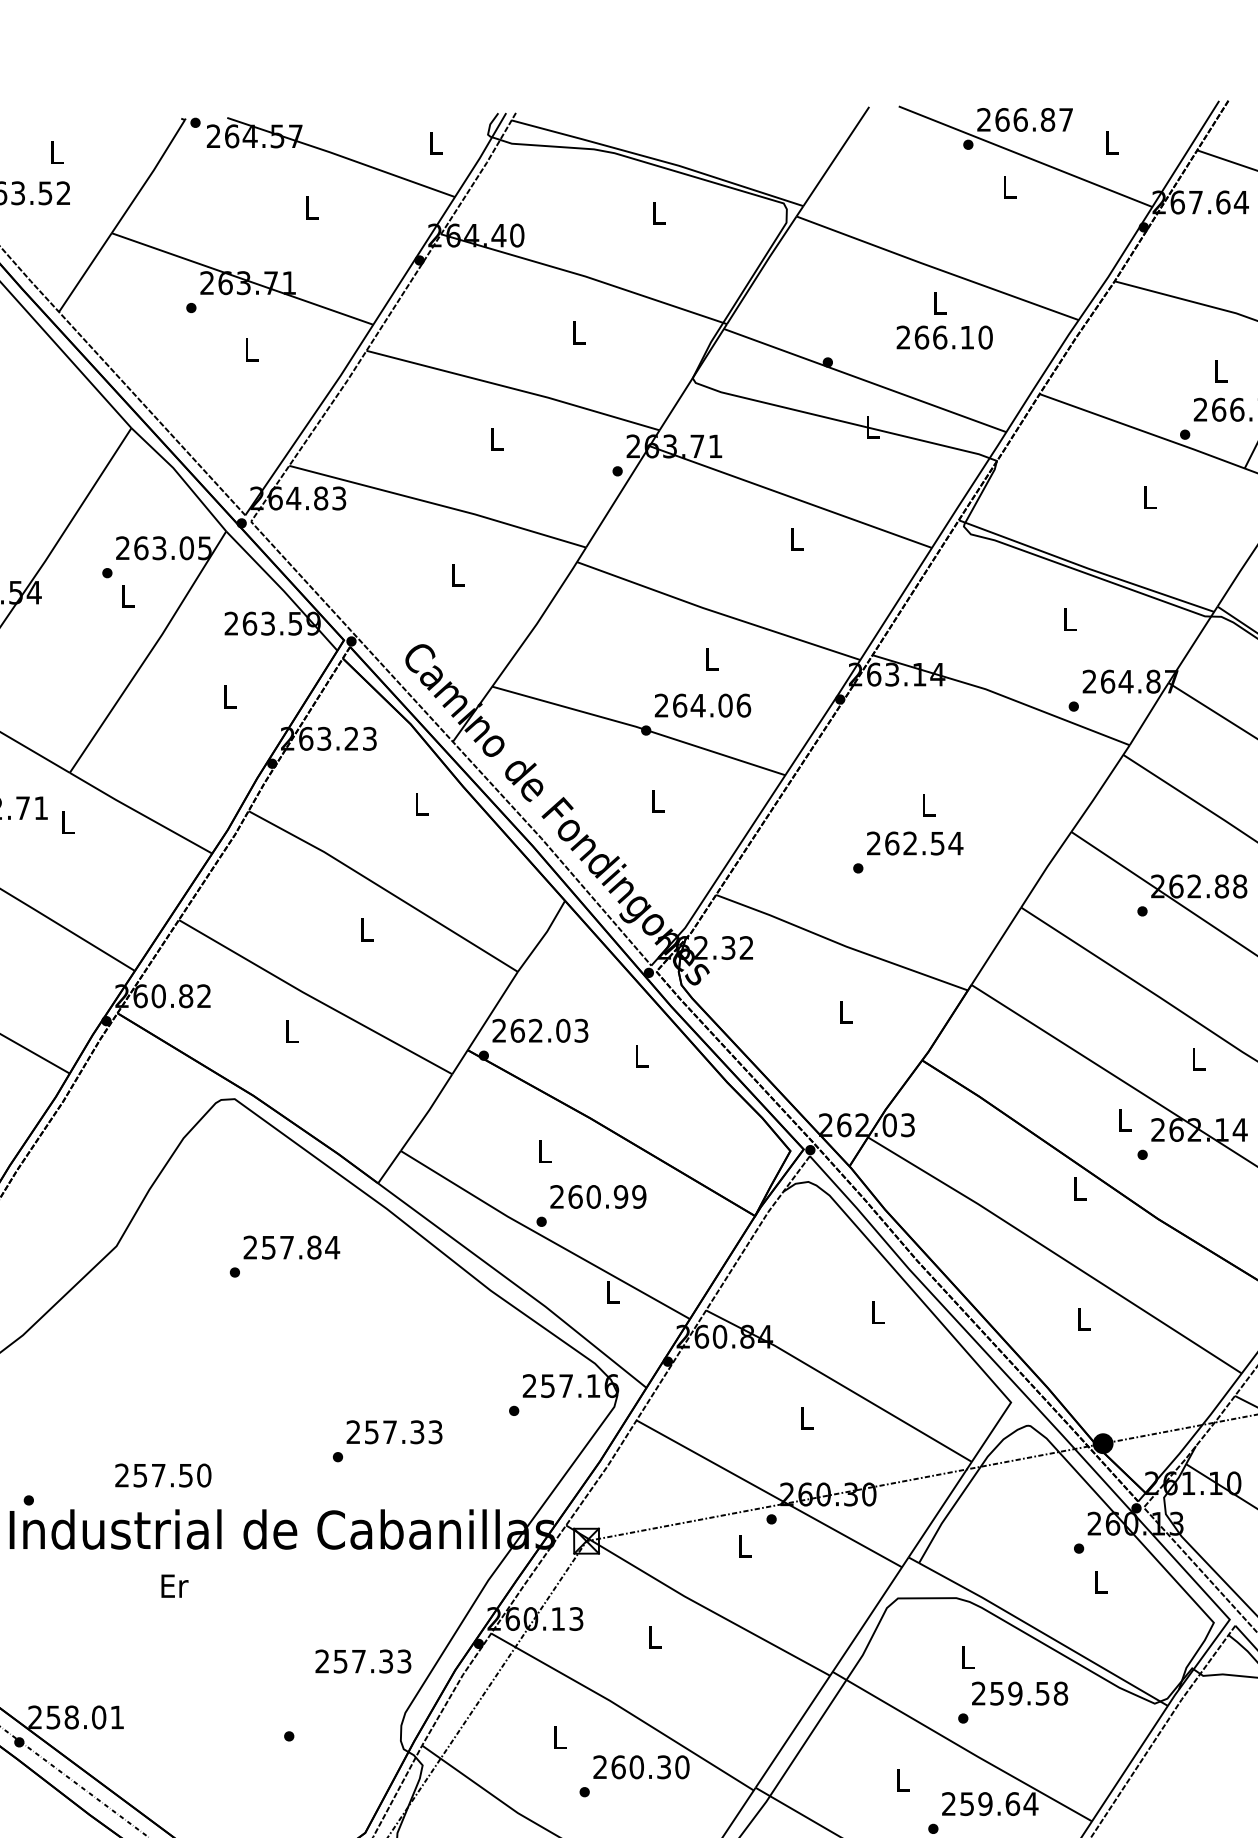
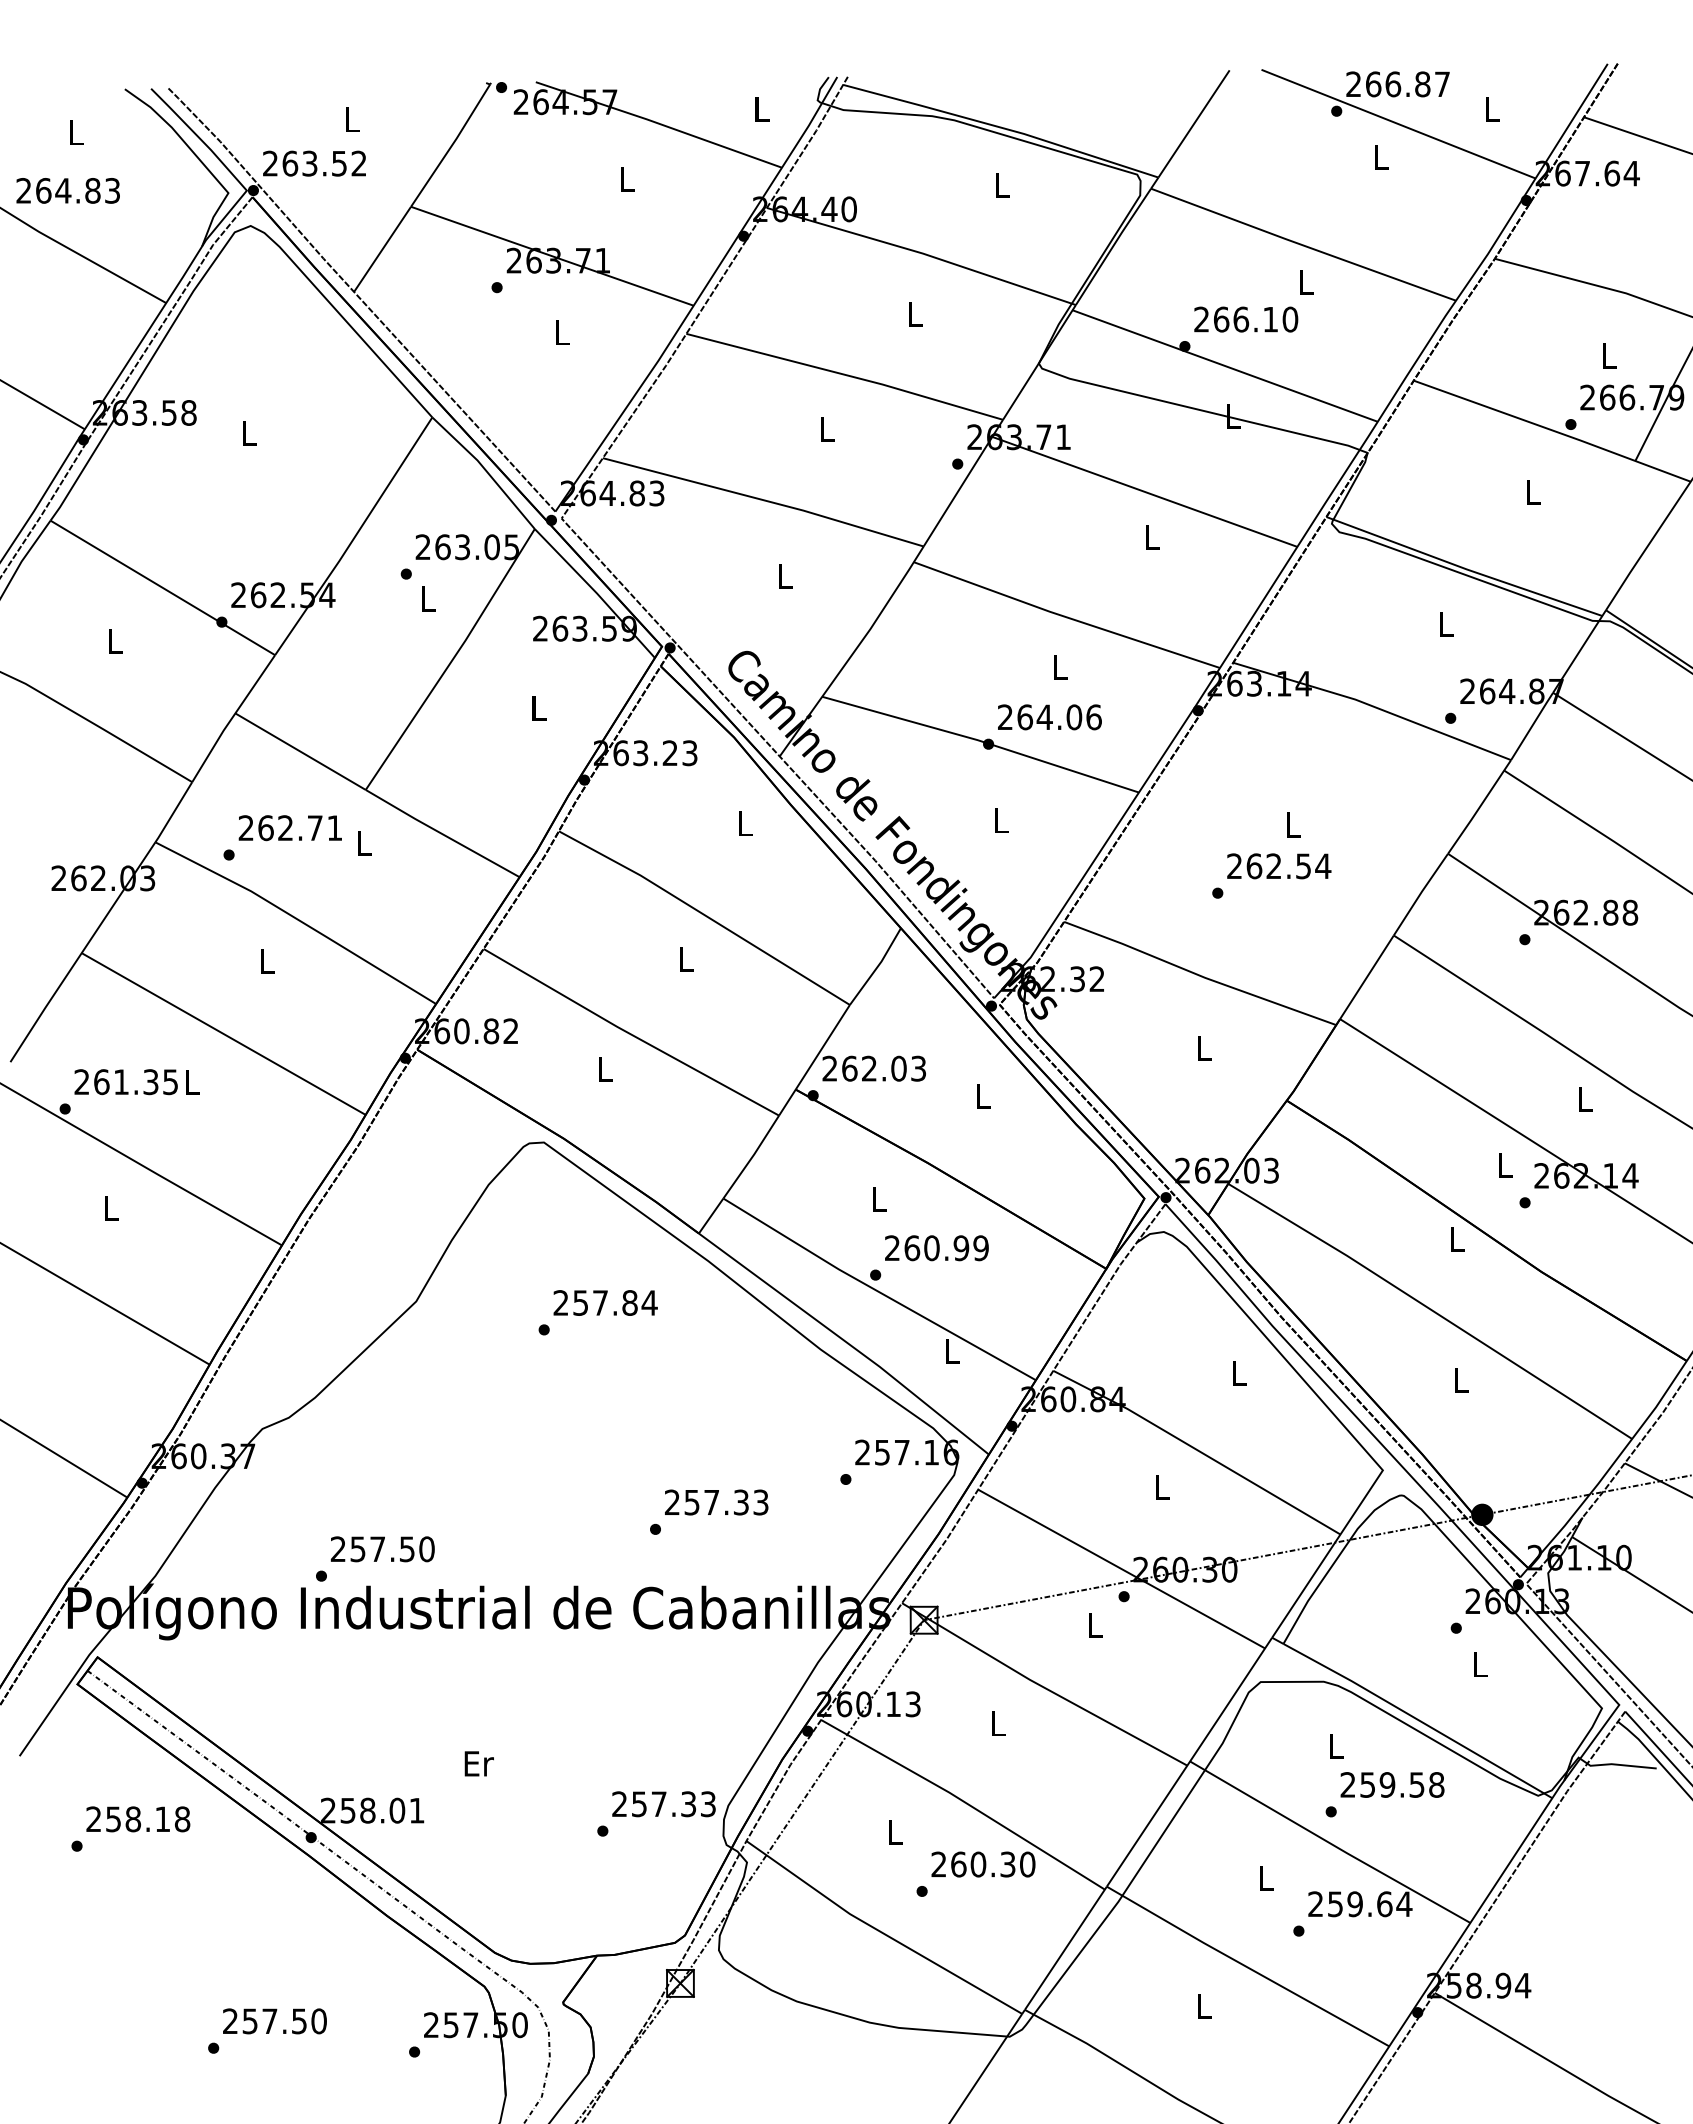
text: (945, 337) -> (1246, 319), moved
text: (163, 1475) -> (382, 1549), moved
text: (174, 1585) -> (478, 1763), moved
text: (362, 1661) -> (663, 1804), moved

